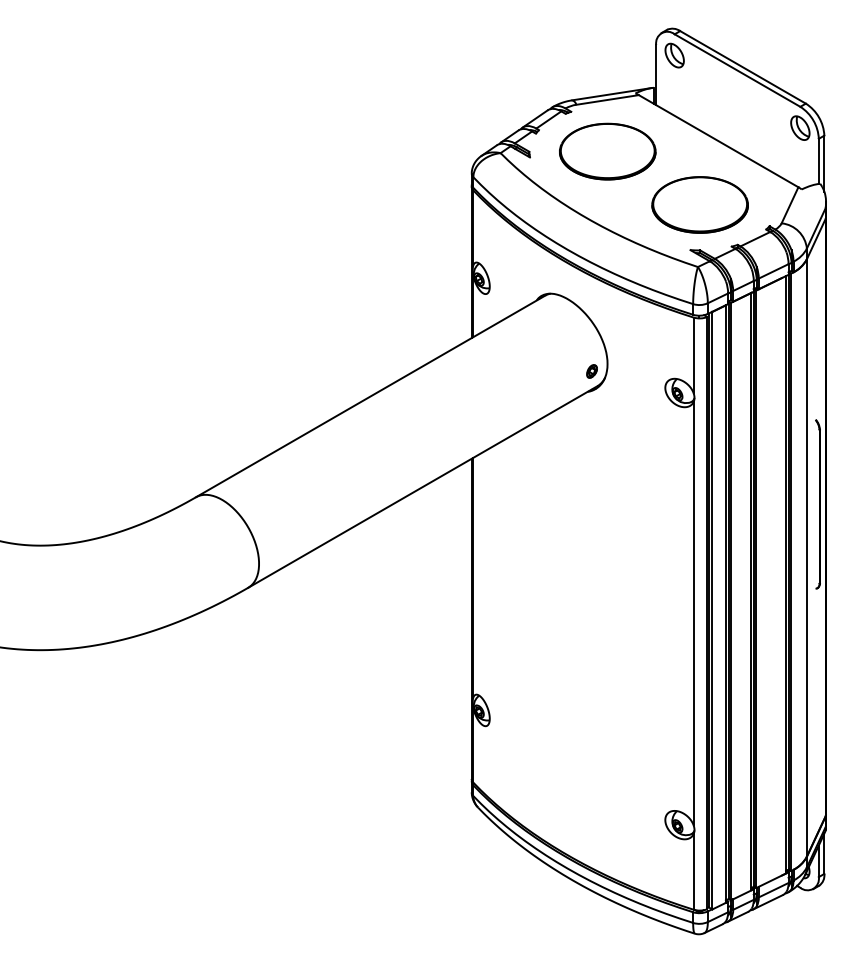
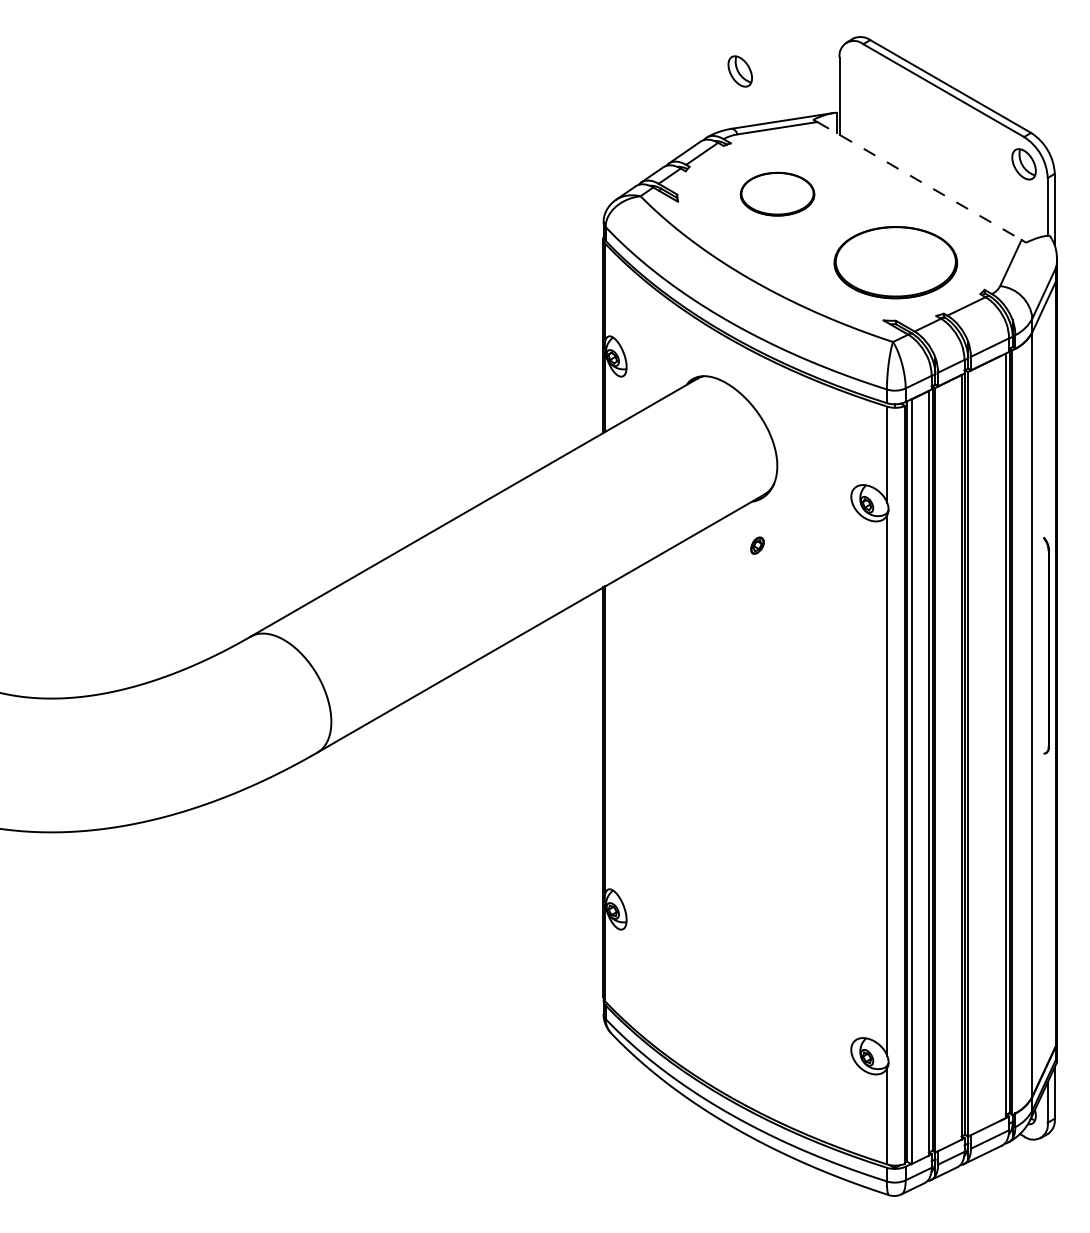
part: (674, 55) -> (739, 71), moved
line: (718, 141) -> (919, 181), solid -> dashed
part: (607, 150) -> (777, 193), size x0.6
part: (592, 371) -> (757, 545), moved

